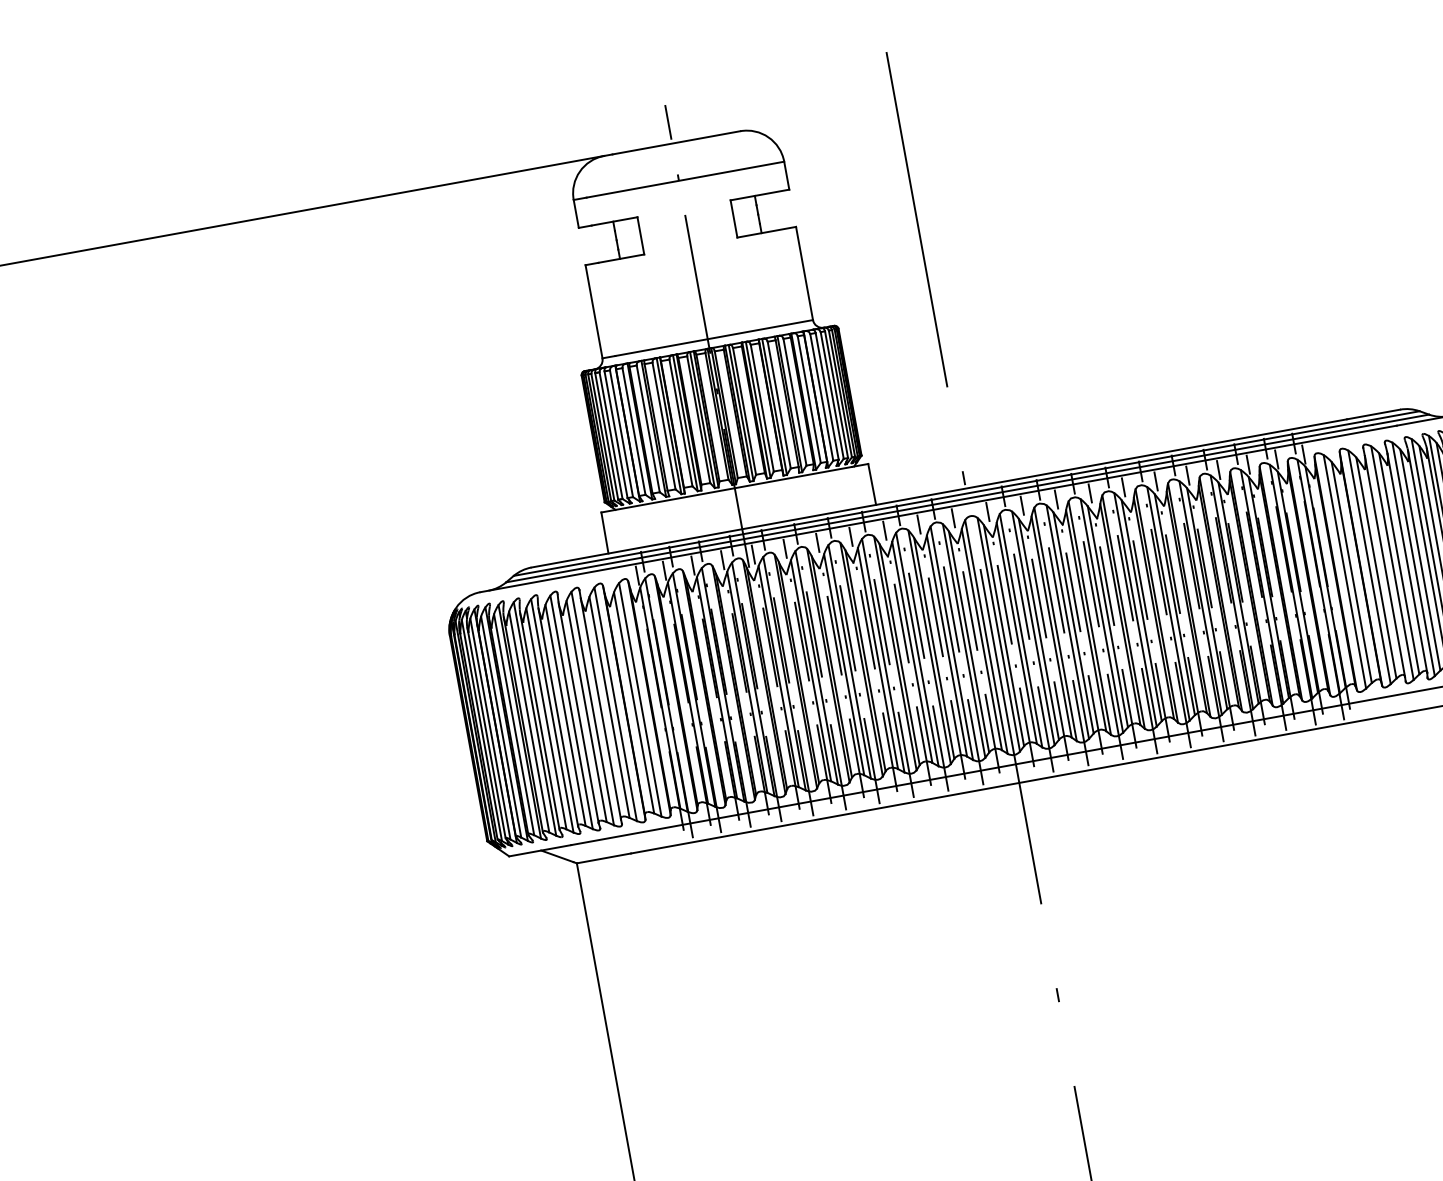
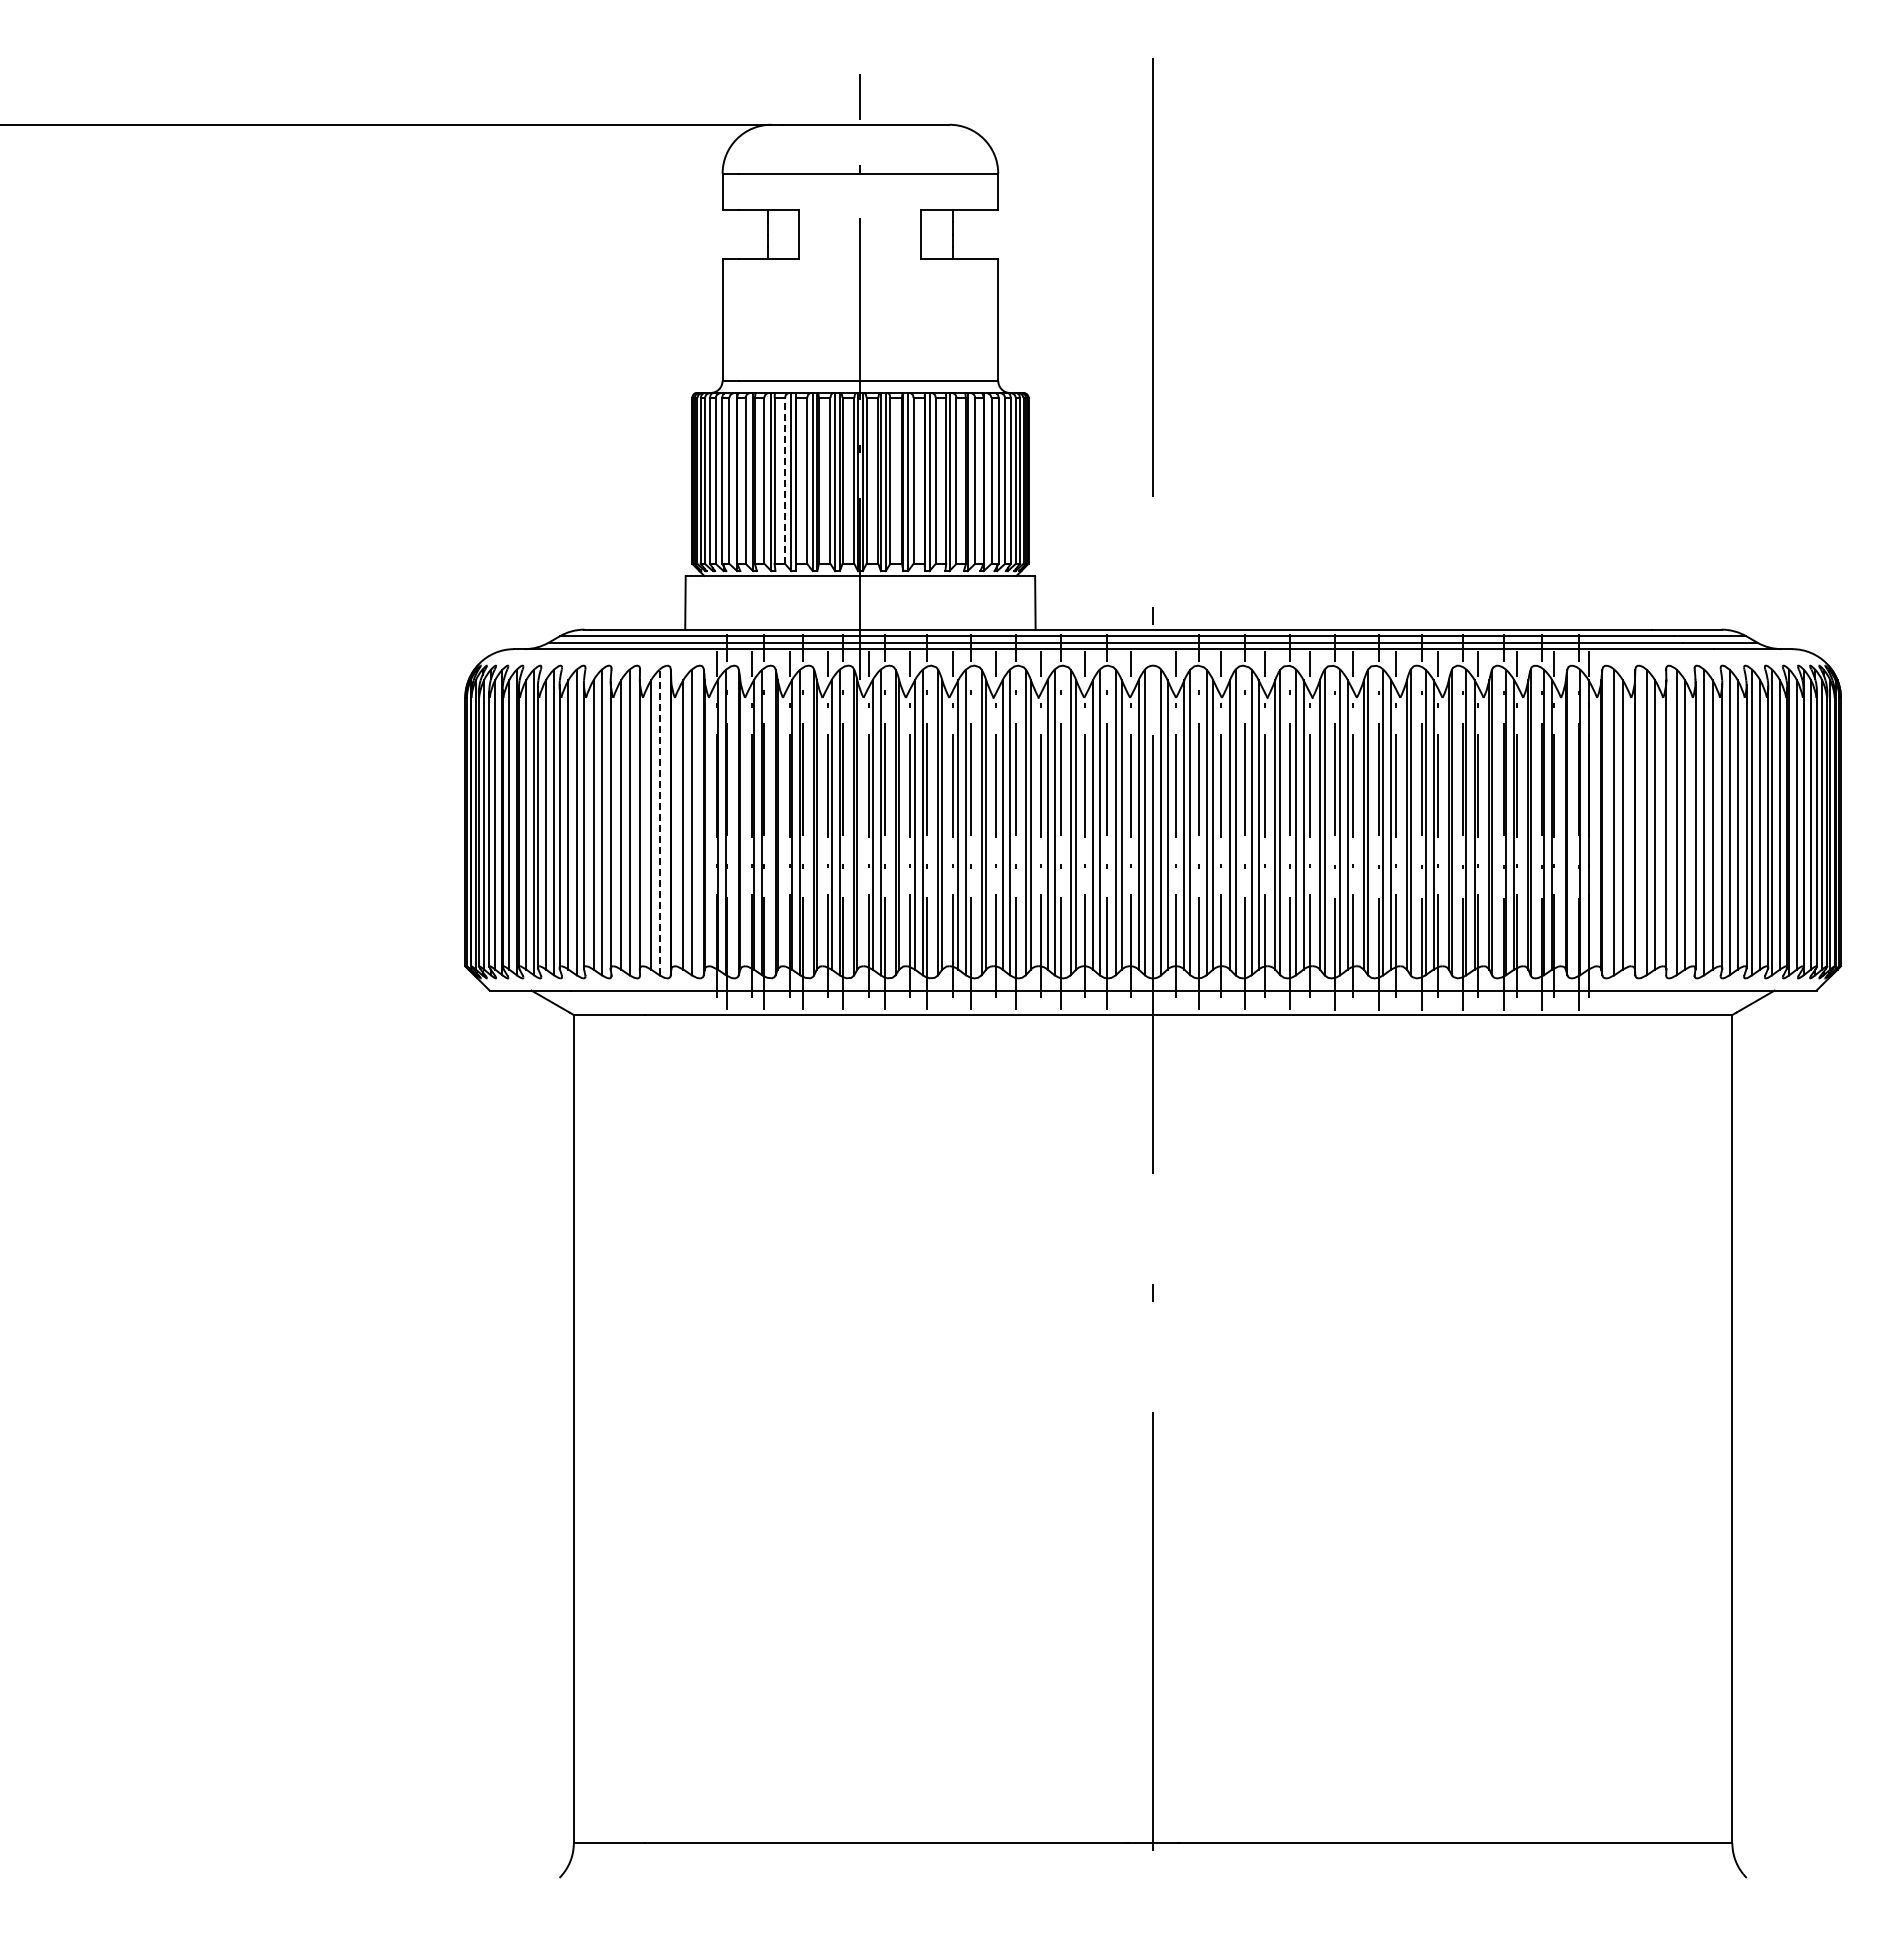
line: (664, 425) -> (785, 480), solid -> dashed
line: (615, 704) -> (659, 822), solid -> dashed

